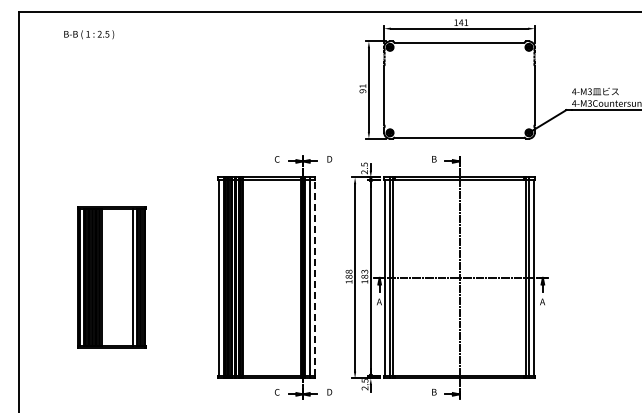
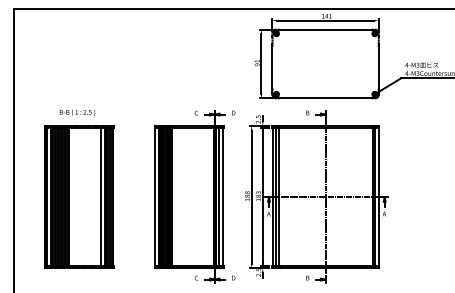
text: (89, 34) -> (77, 112), moved
part: (111, 277) -> (79, 196), size x1.43
line: (314, 277) -> (222, 196), dashed -> solid

